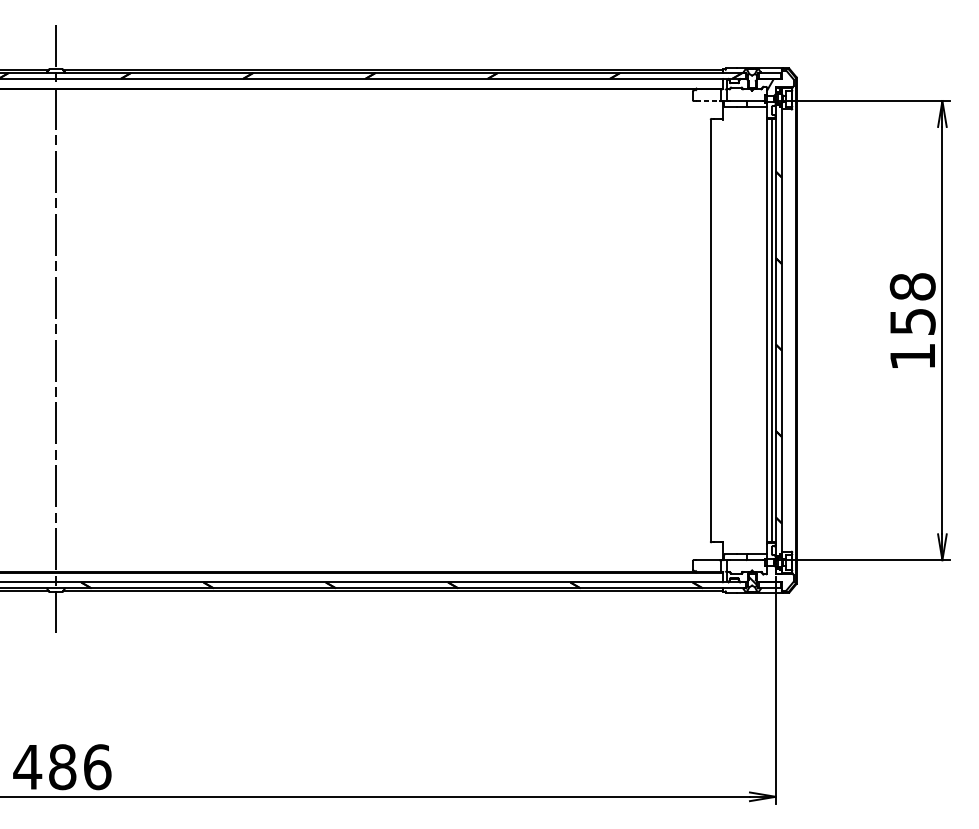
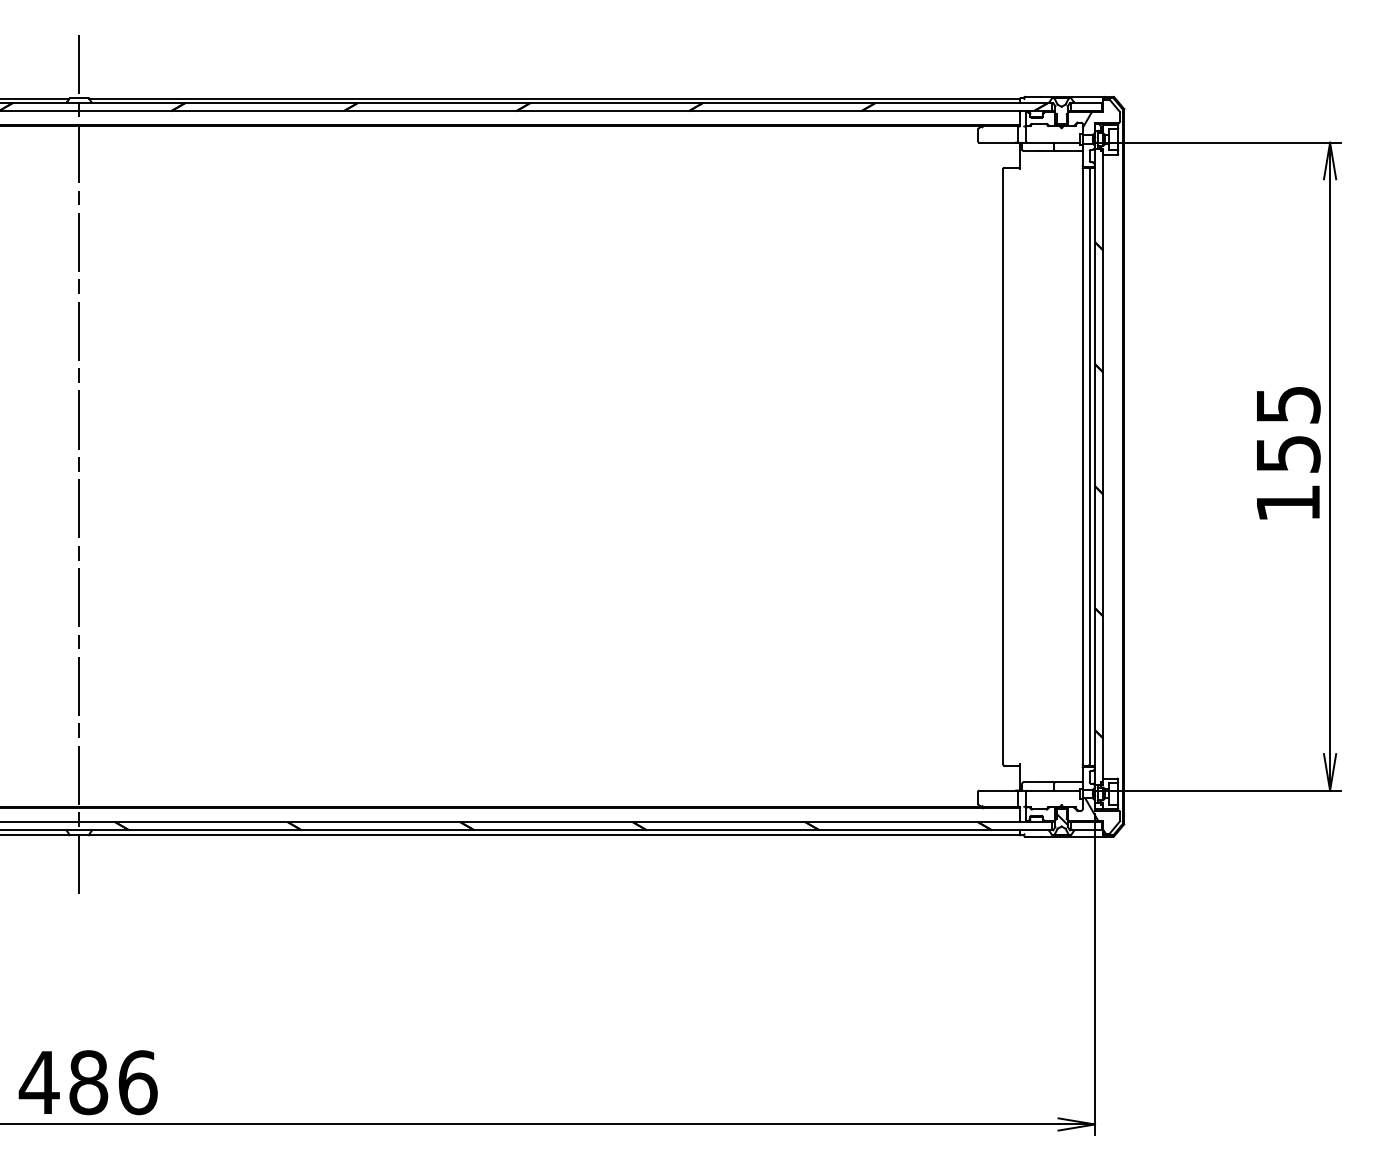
line: (708, 100) -> (1000, 142), dashed -> solid
text: (912, 286) -> (1287, 404), 158 -> 155
hatch: (776, 577) -> (1095, 815), added

